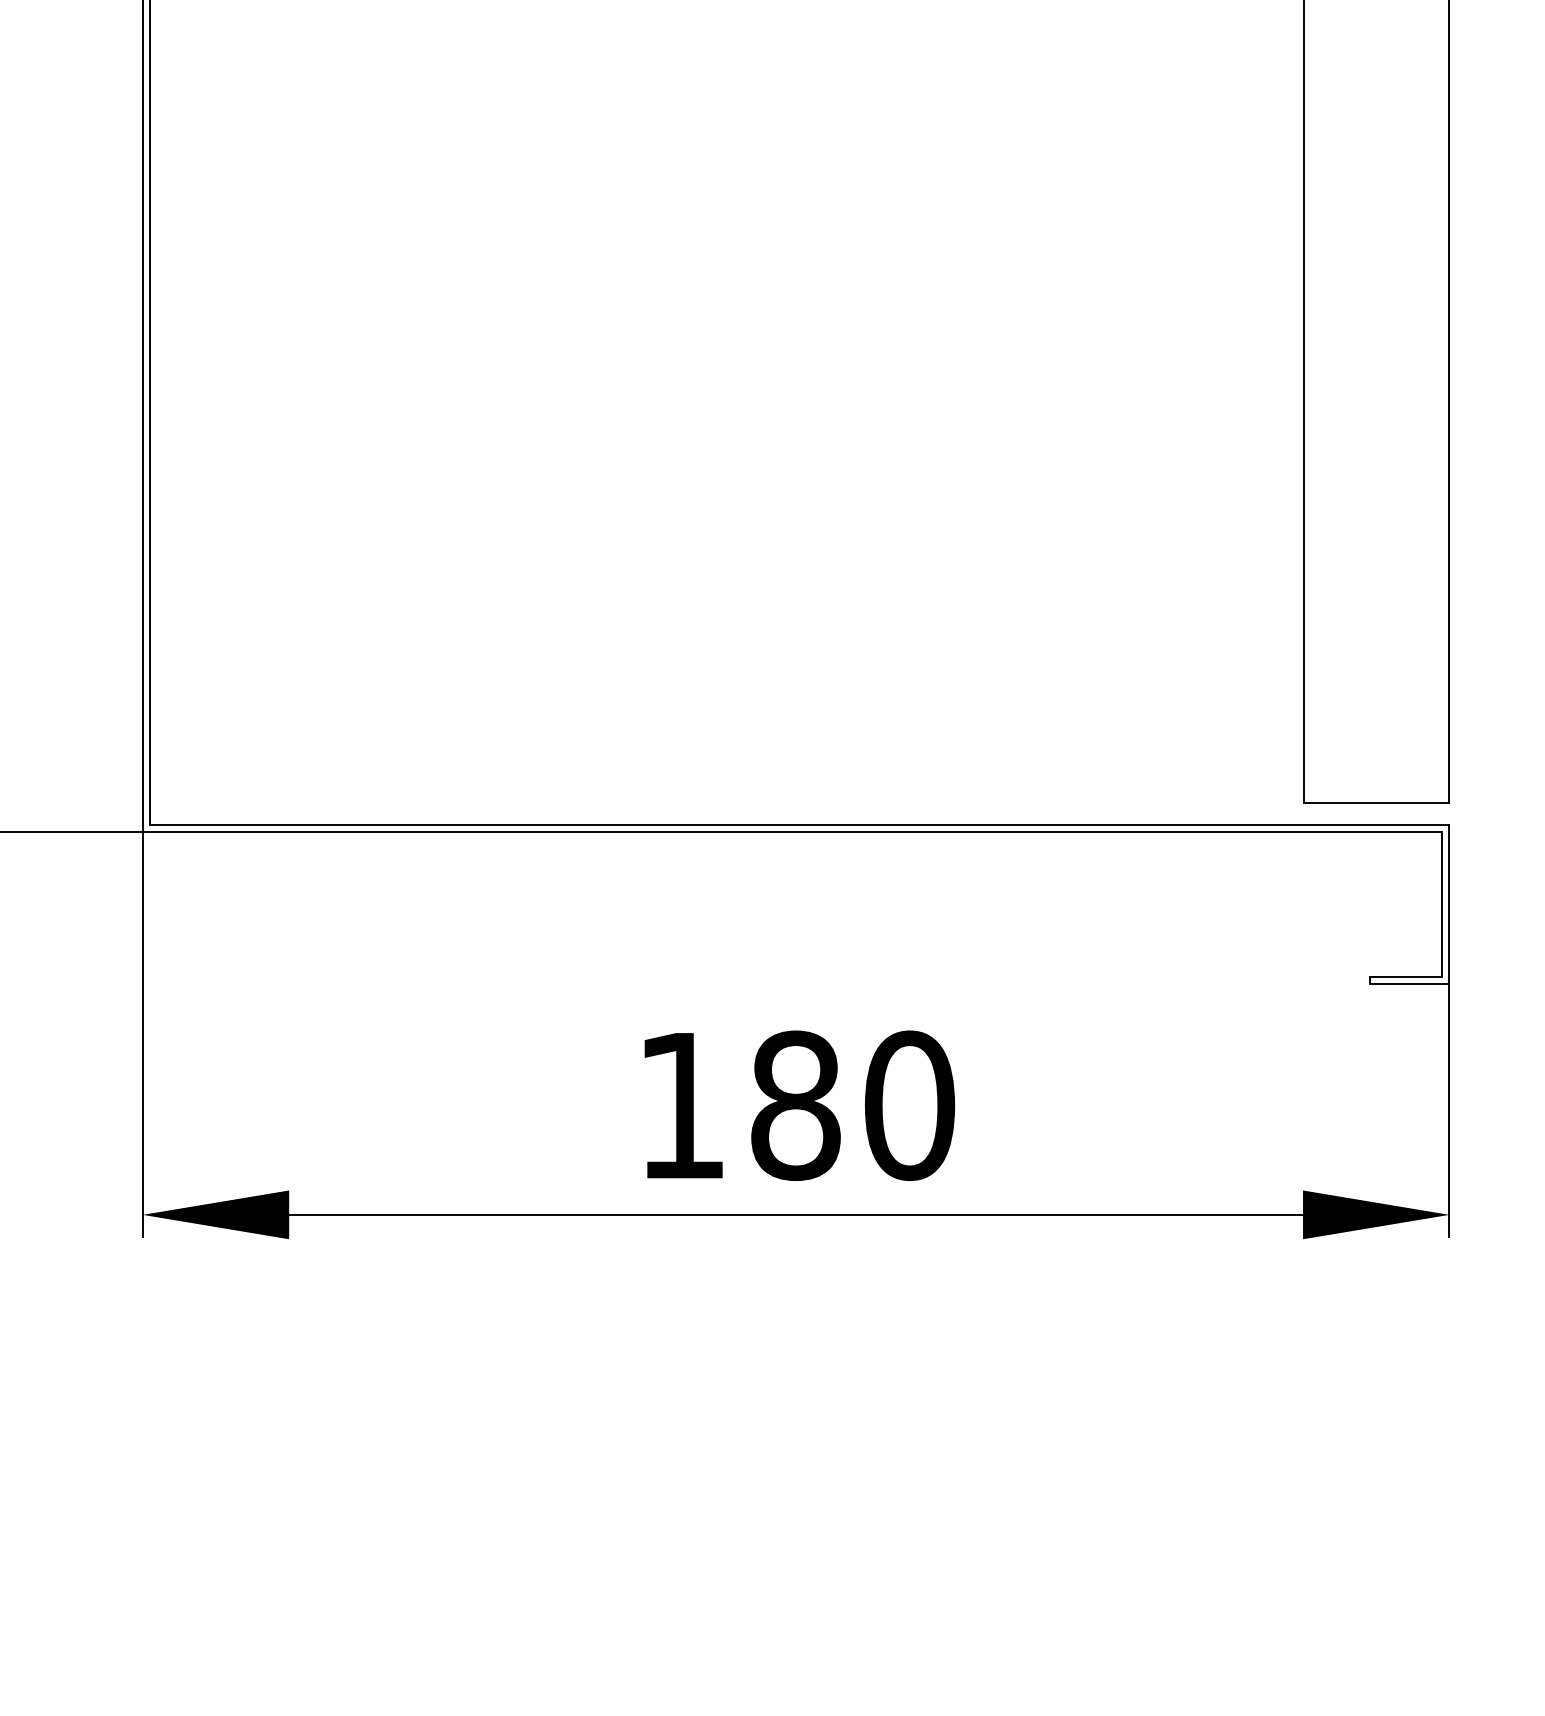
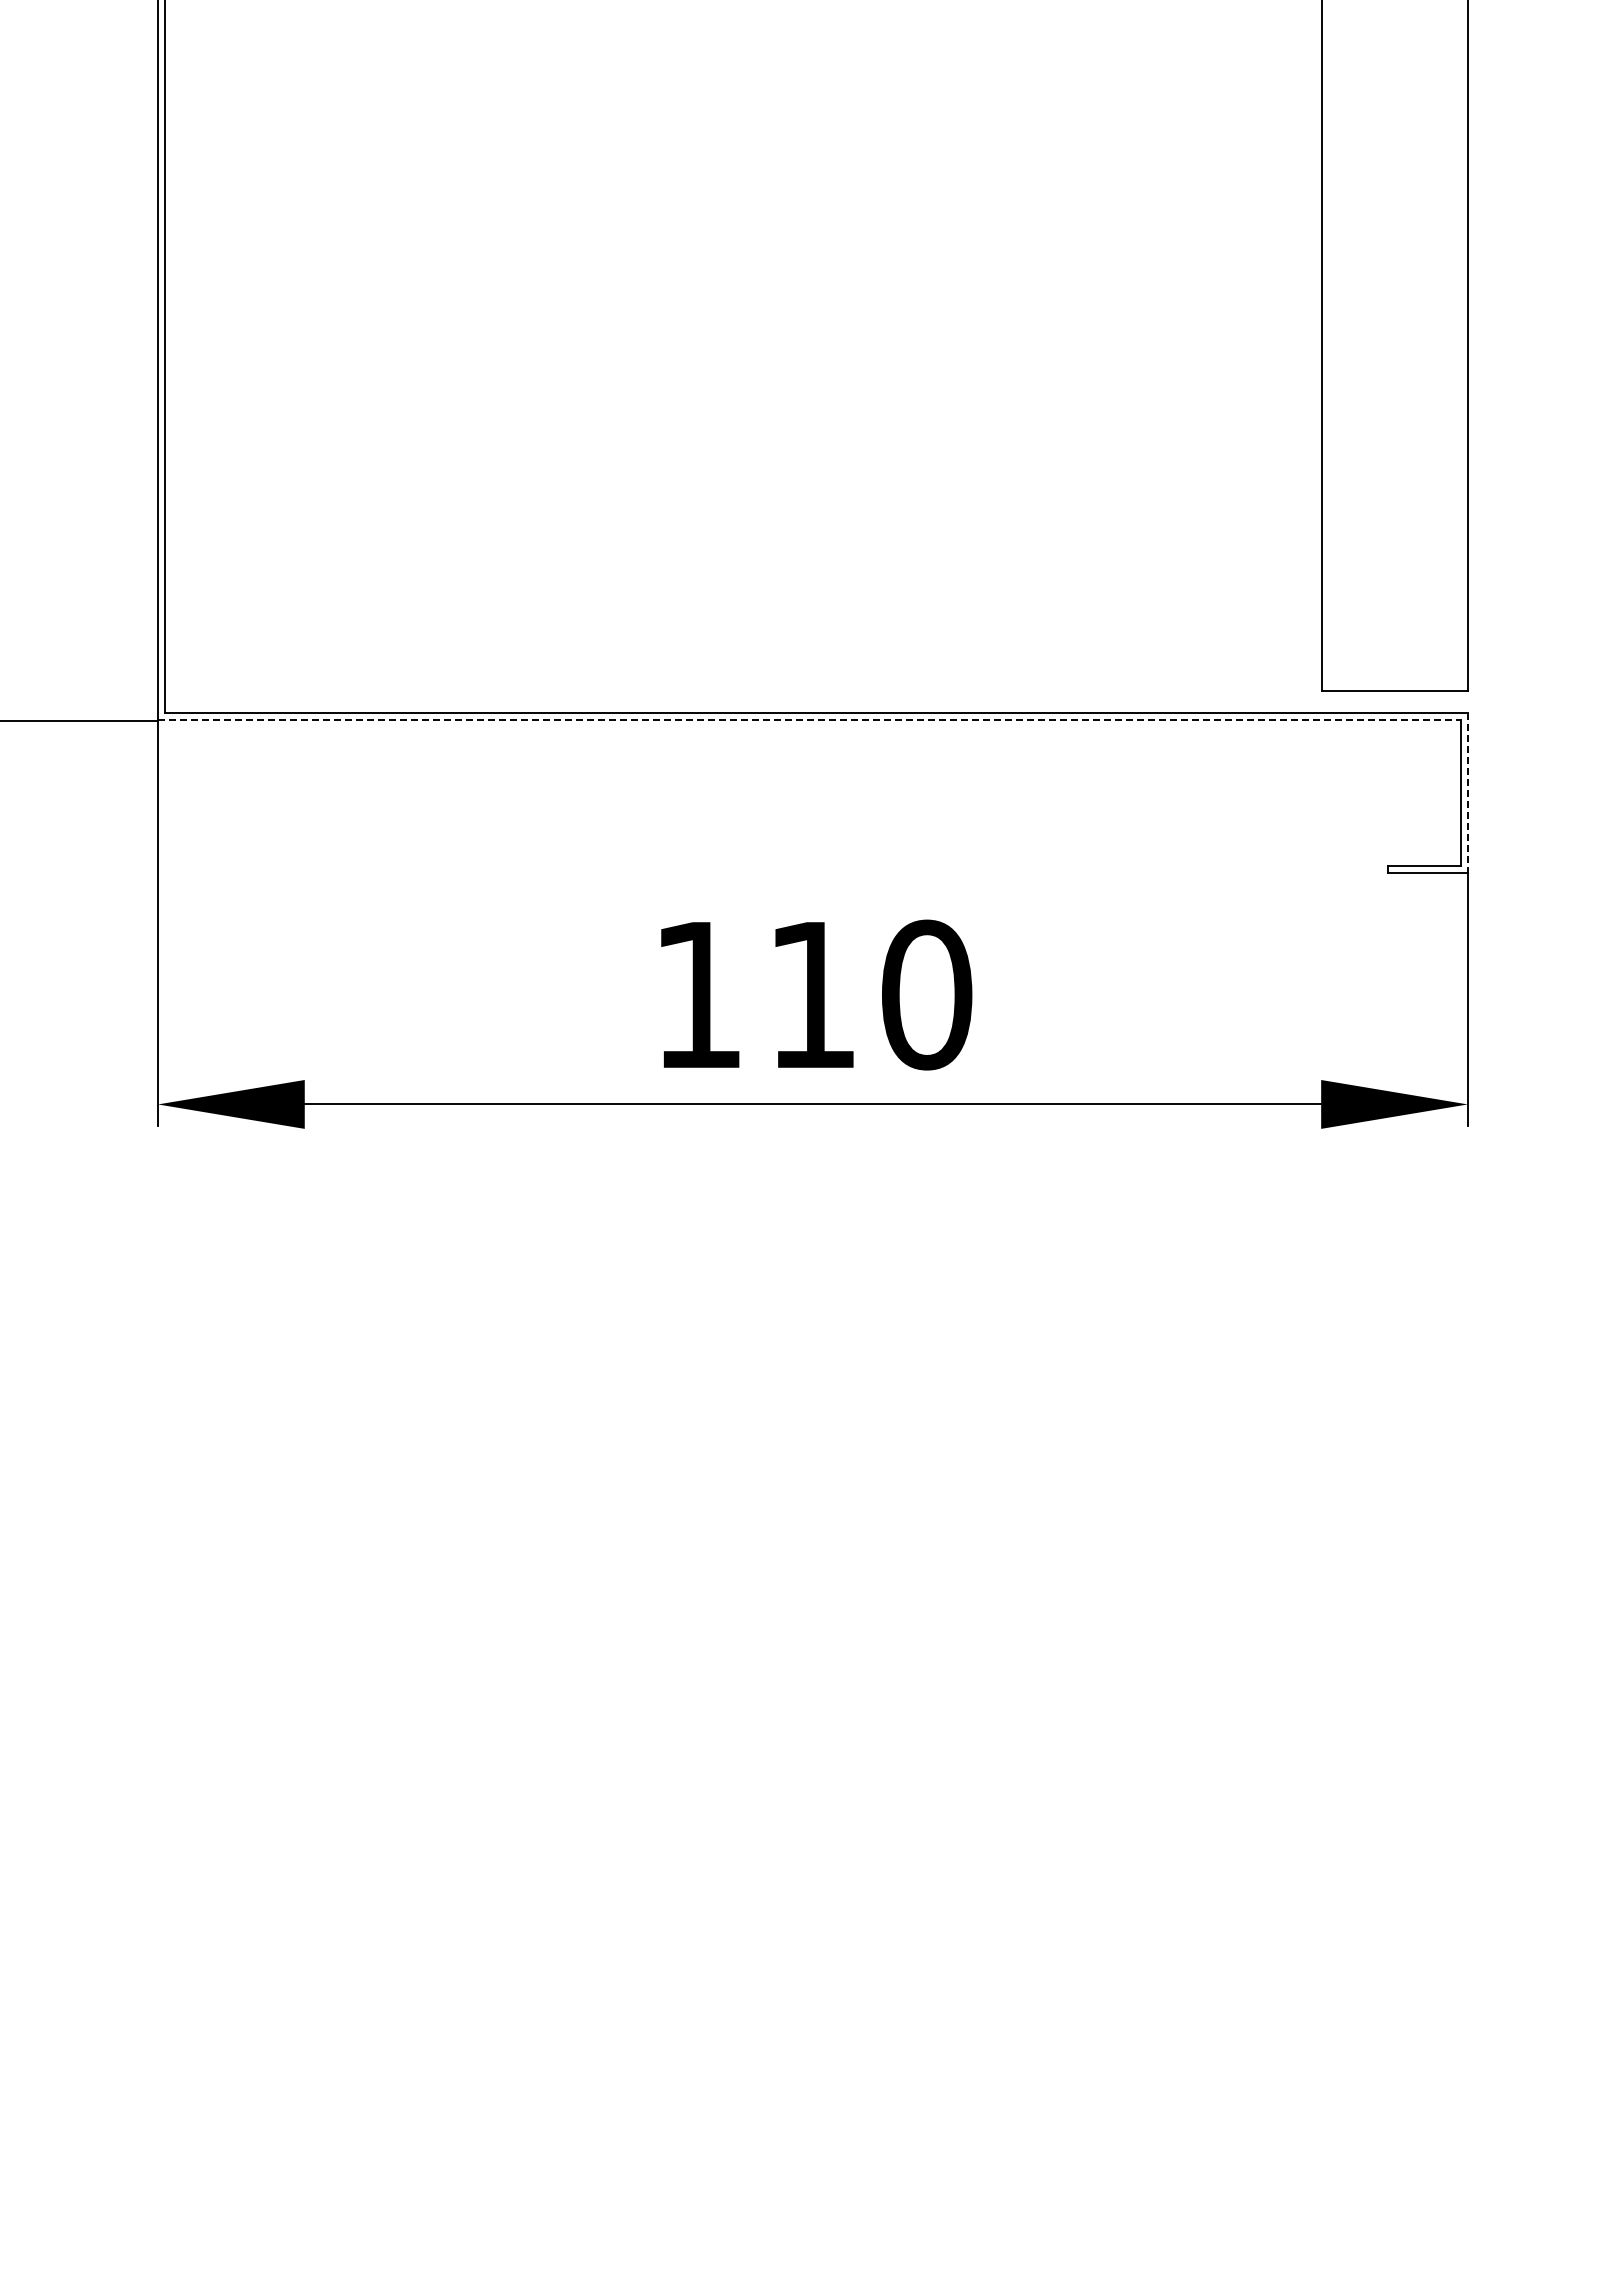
line: (792, 831) -> (809, 720), solid -> dashed
line: (1448, 904) -> (1467, 793), solid -> dashed
text: (795, 1105) -> (812, 994), 180 -> 110

